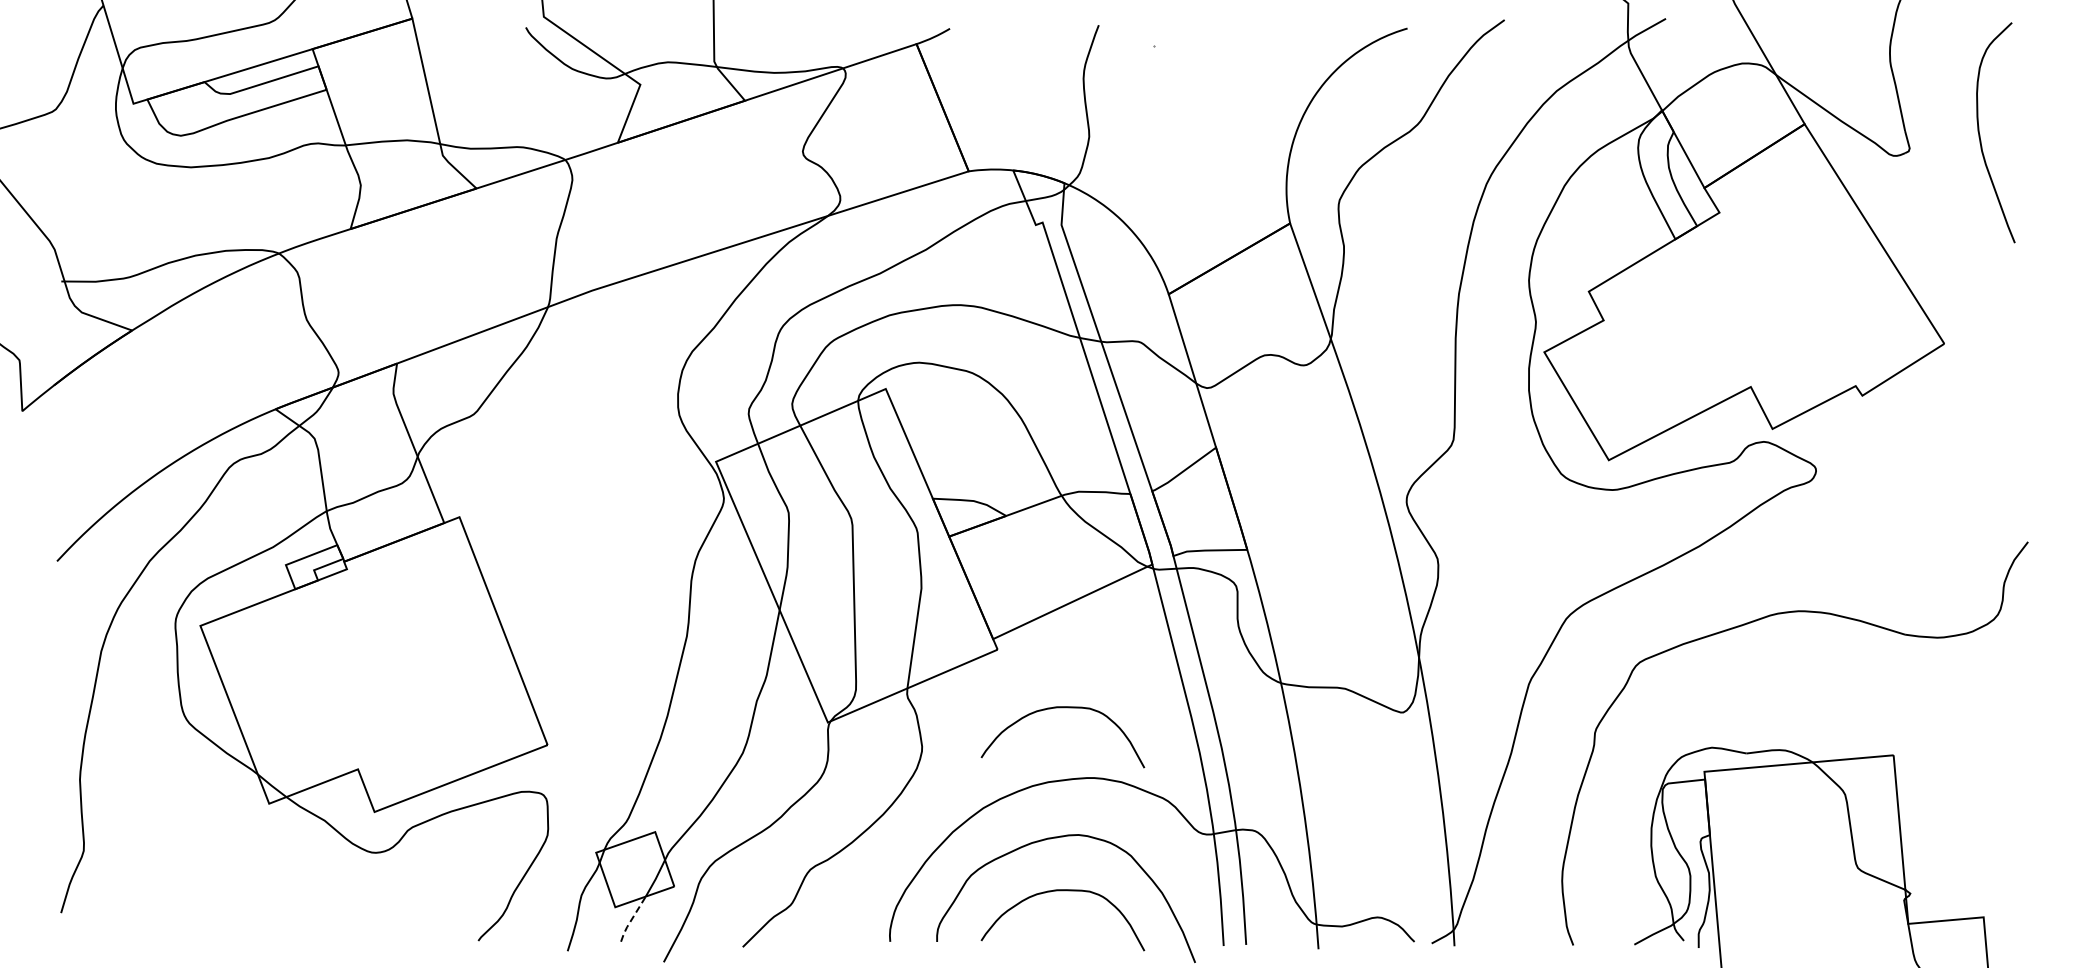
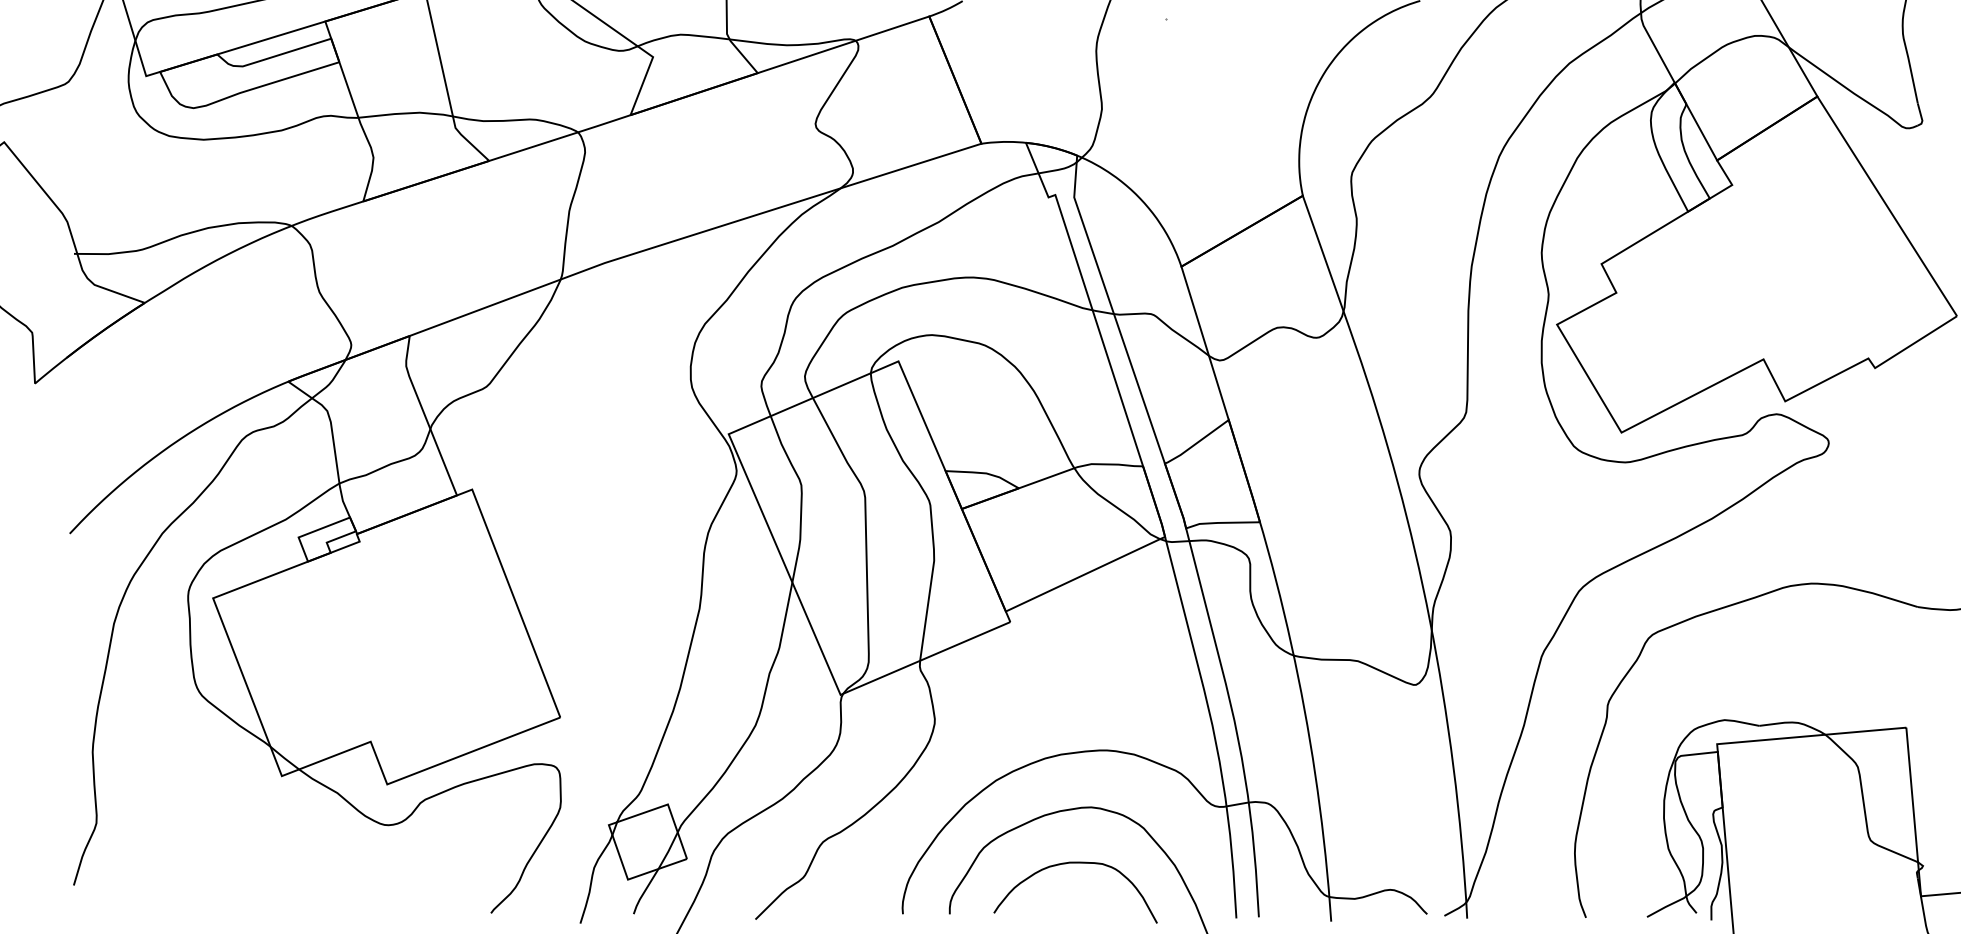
curve: (1062, 708) -> (1075, 680), removed
line: (631, 919) -> (644, 891), dashed -> solid

